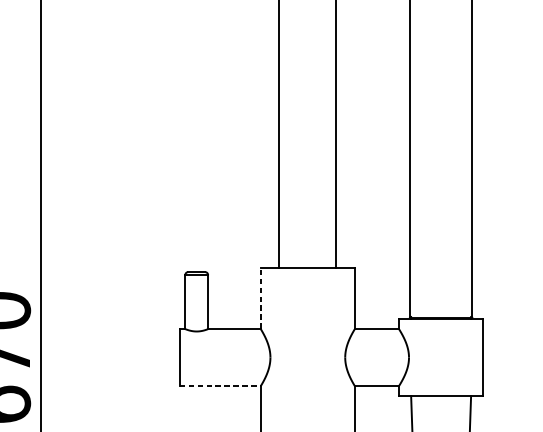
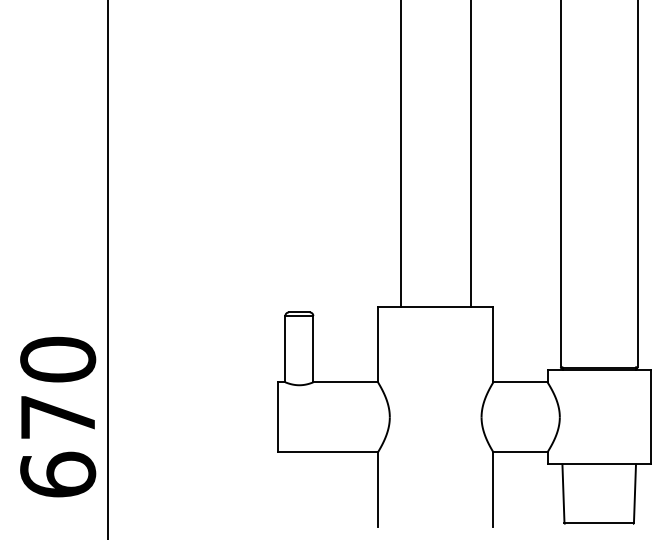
line: (261, 298) -> (378, 344), dashed -> solid
line: (220, 386) -> (328, 452), dashed -> solid

